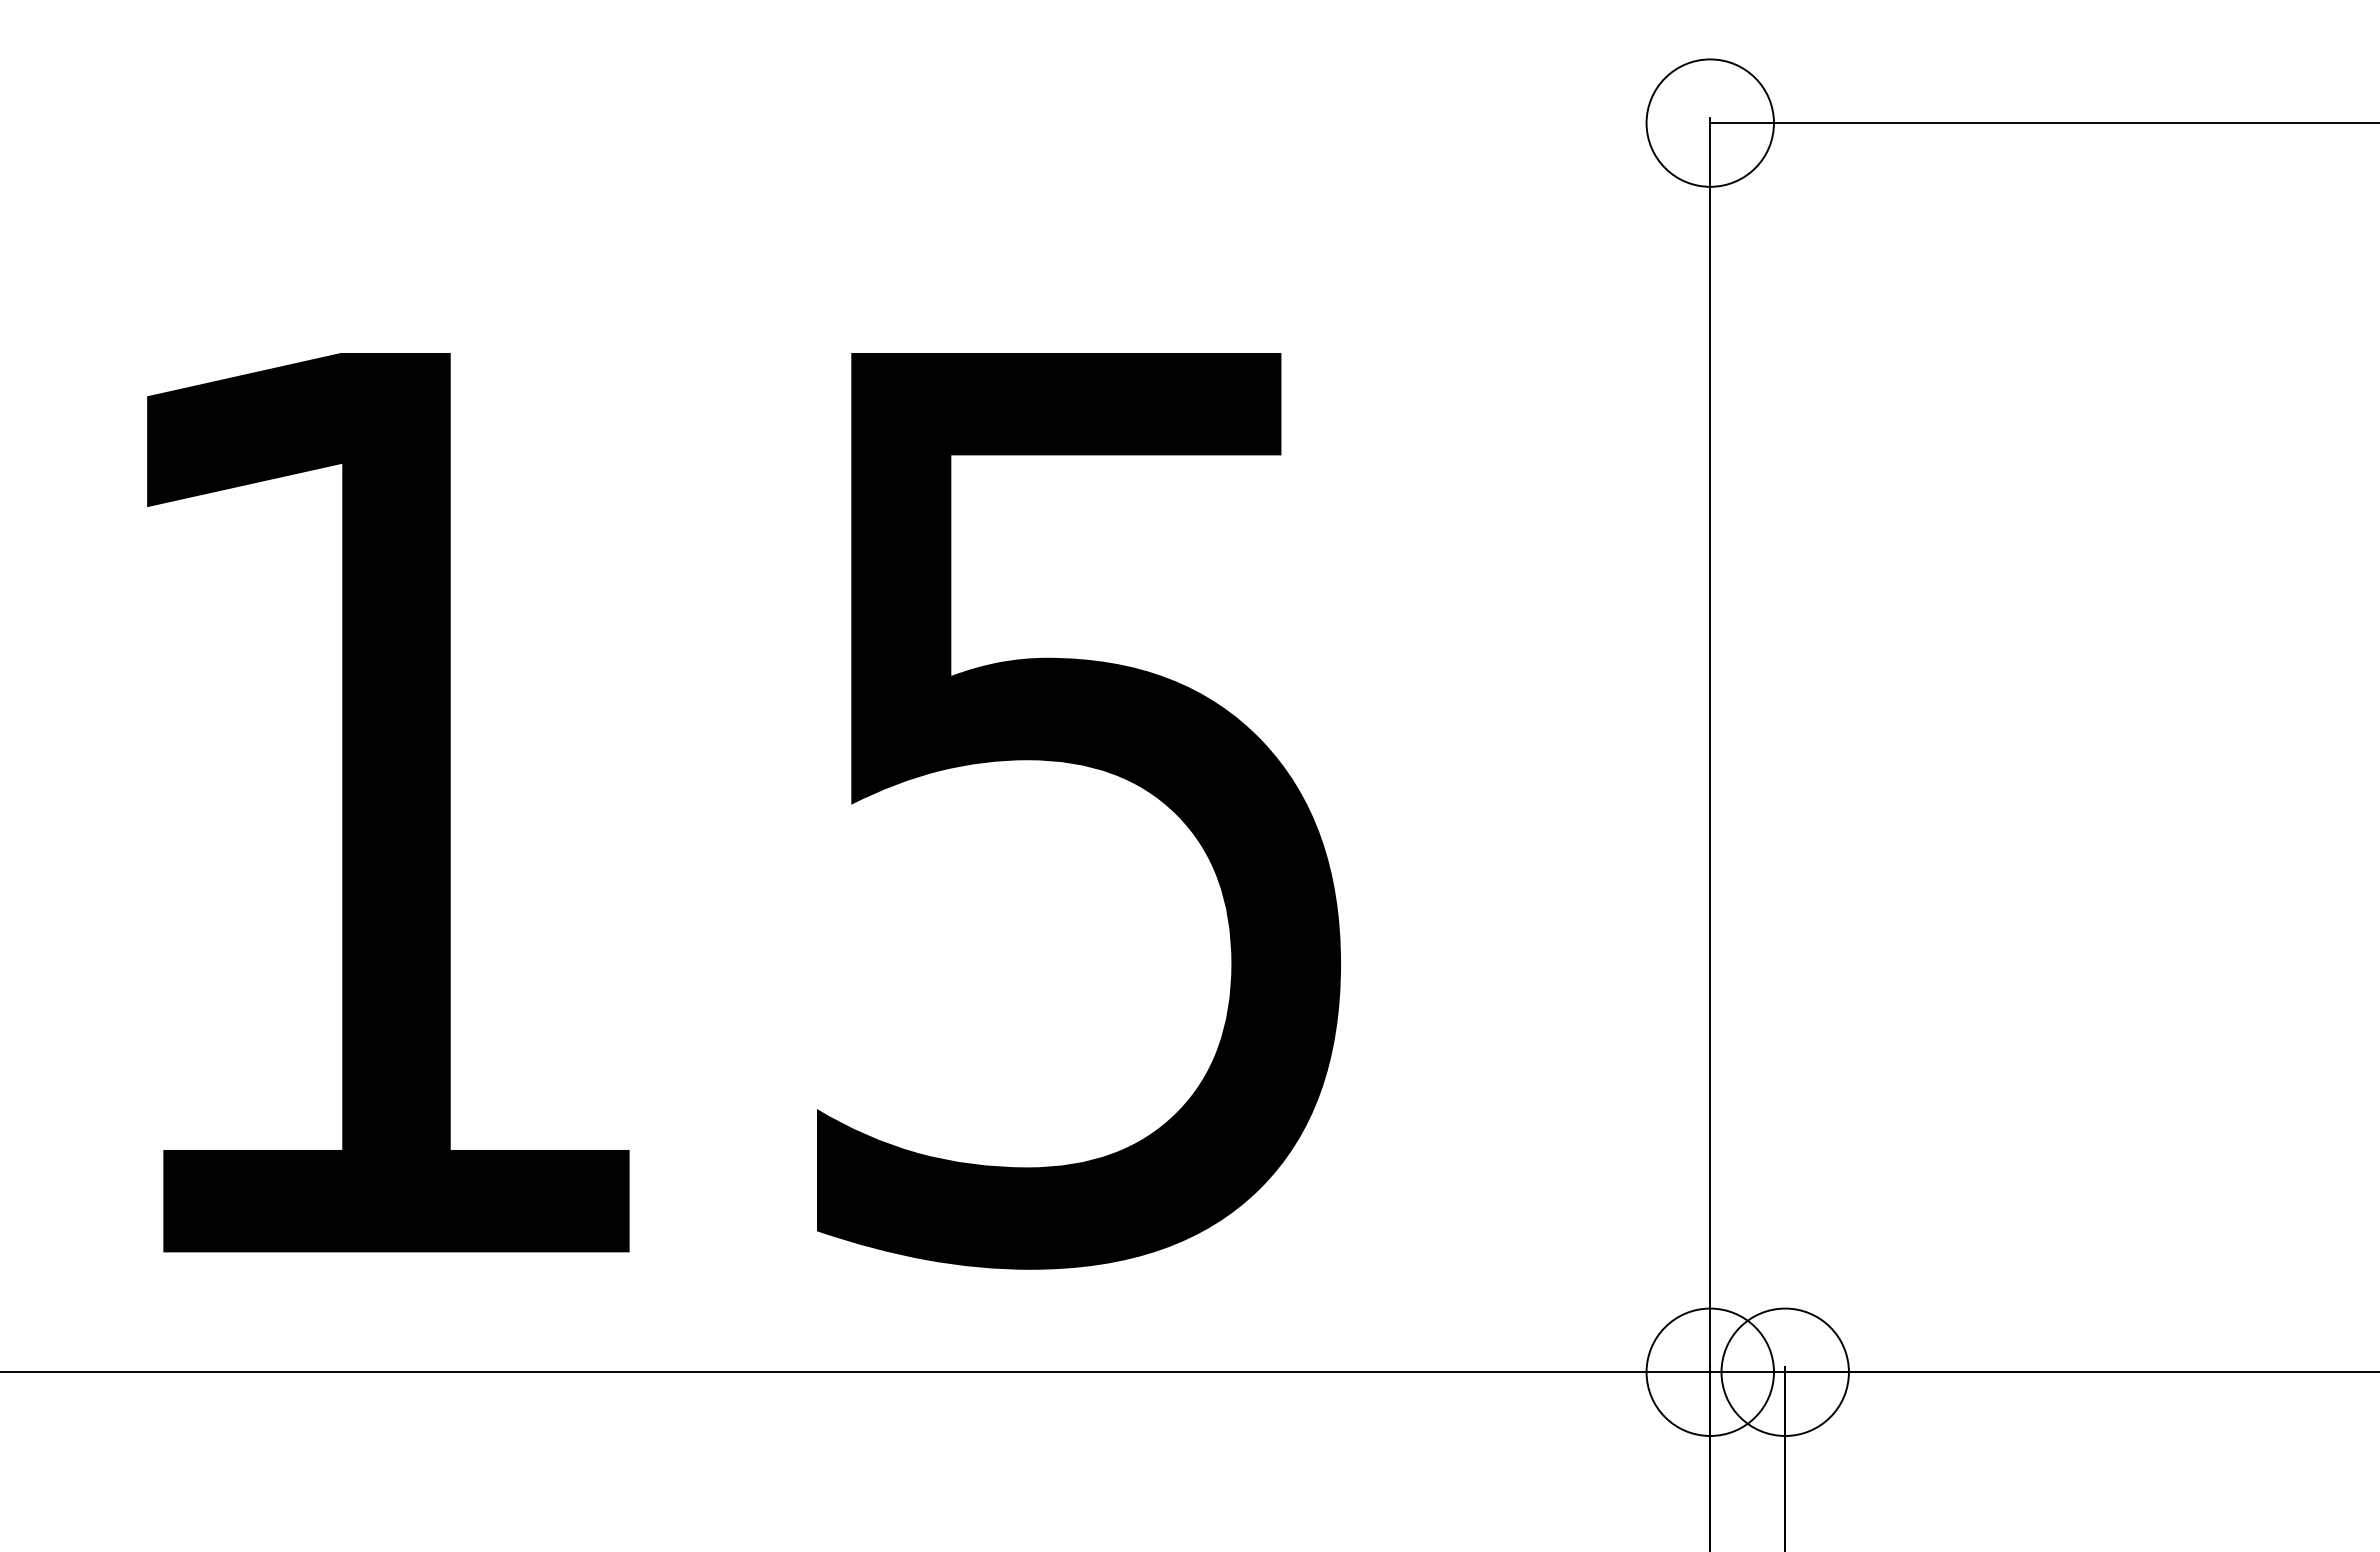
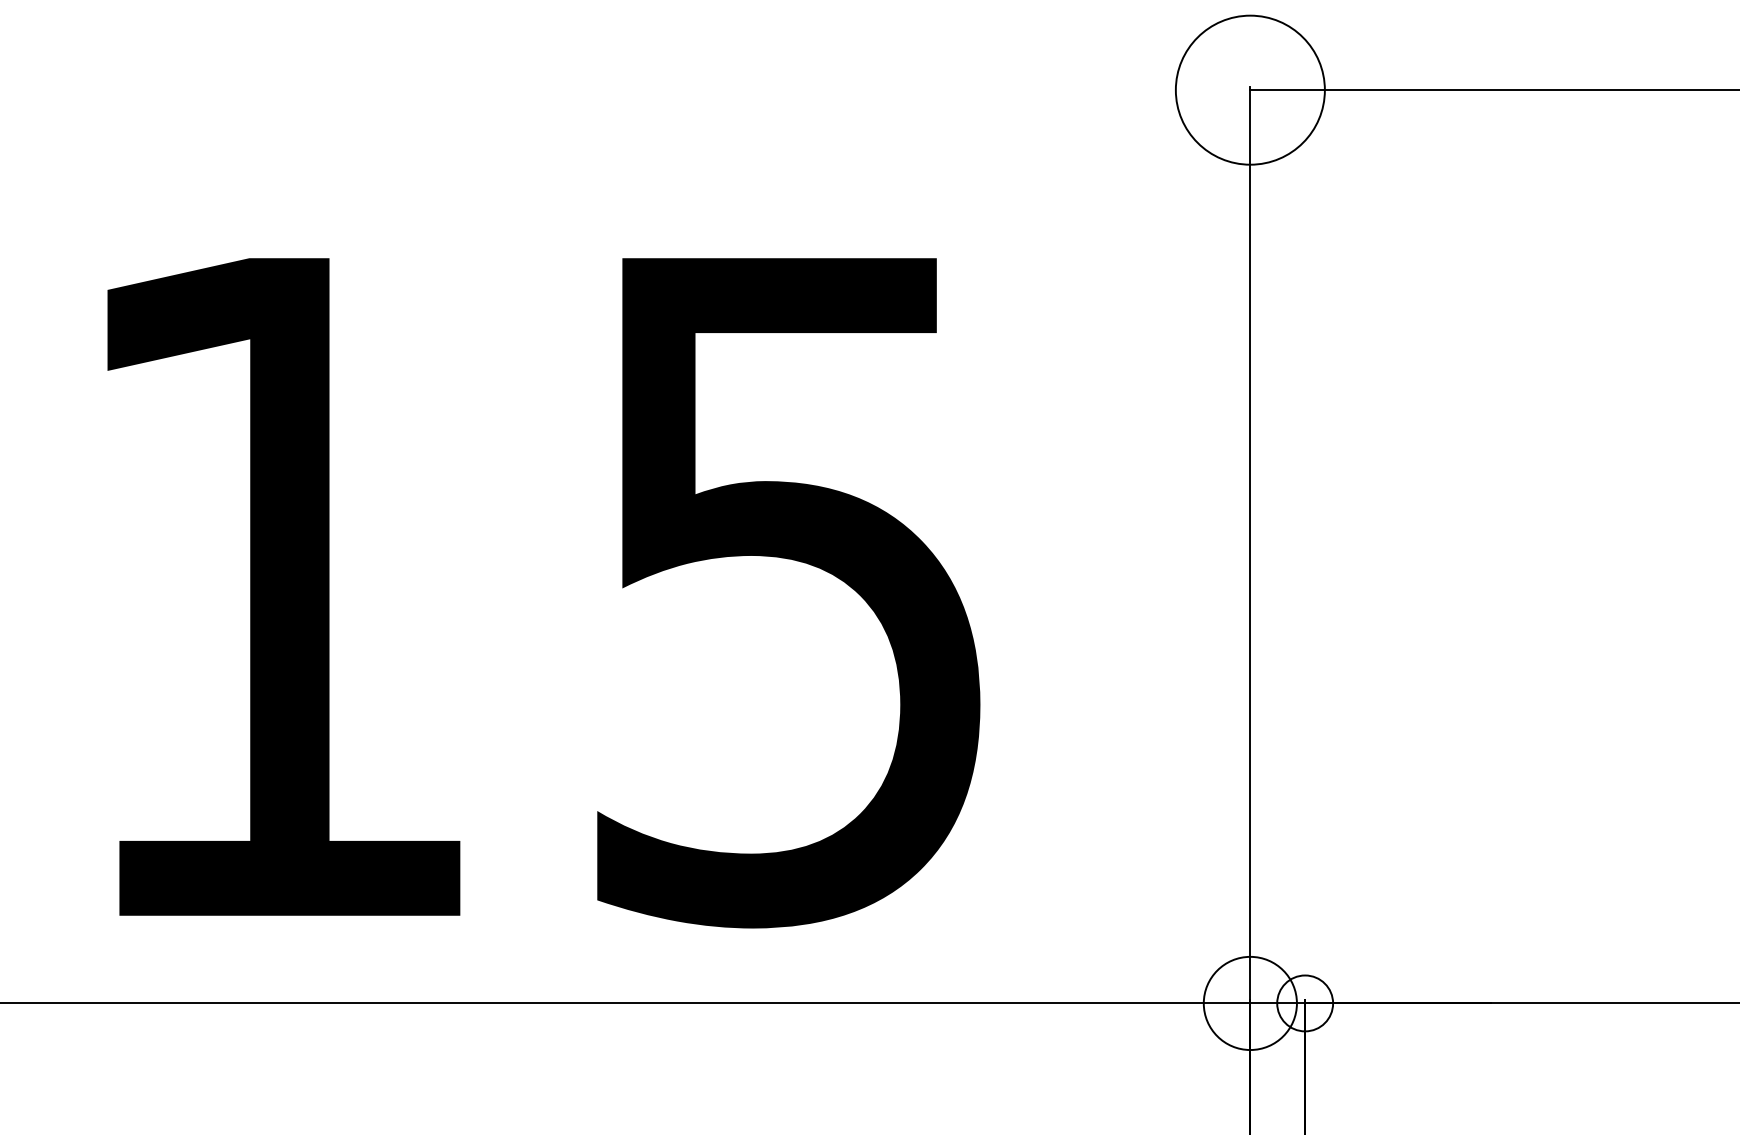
circle: (1709, 122) -> (1249, 89), size x1.6
circle: (1784, 1371) -> (1304, 1002), size x0.6

